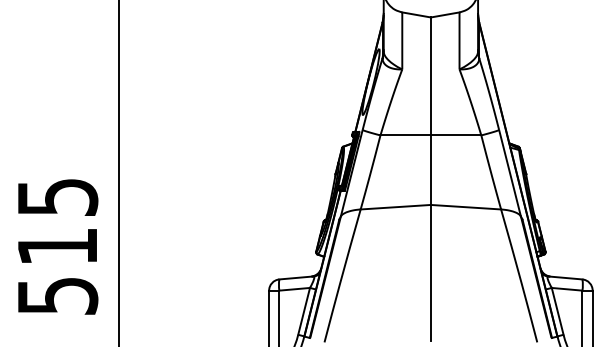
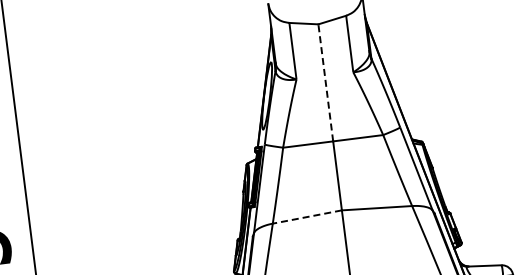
line: (430, 76) -> (325, 82), solid -> dashed
line: (395, 207) -> (307, 217), solid -> dashed

